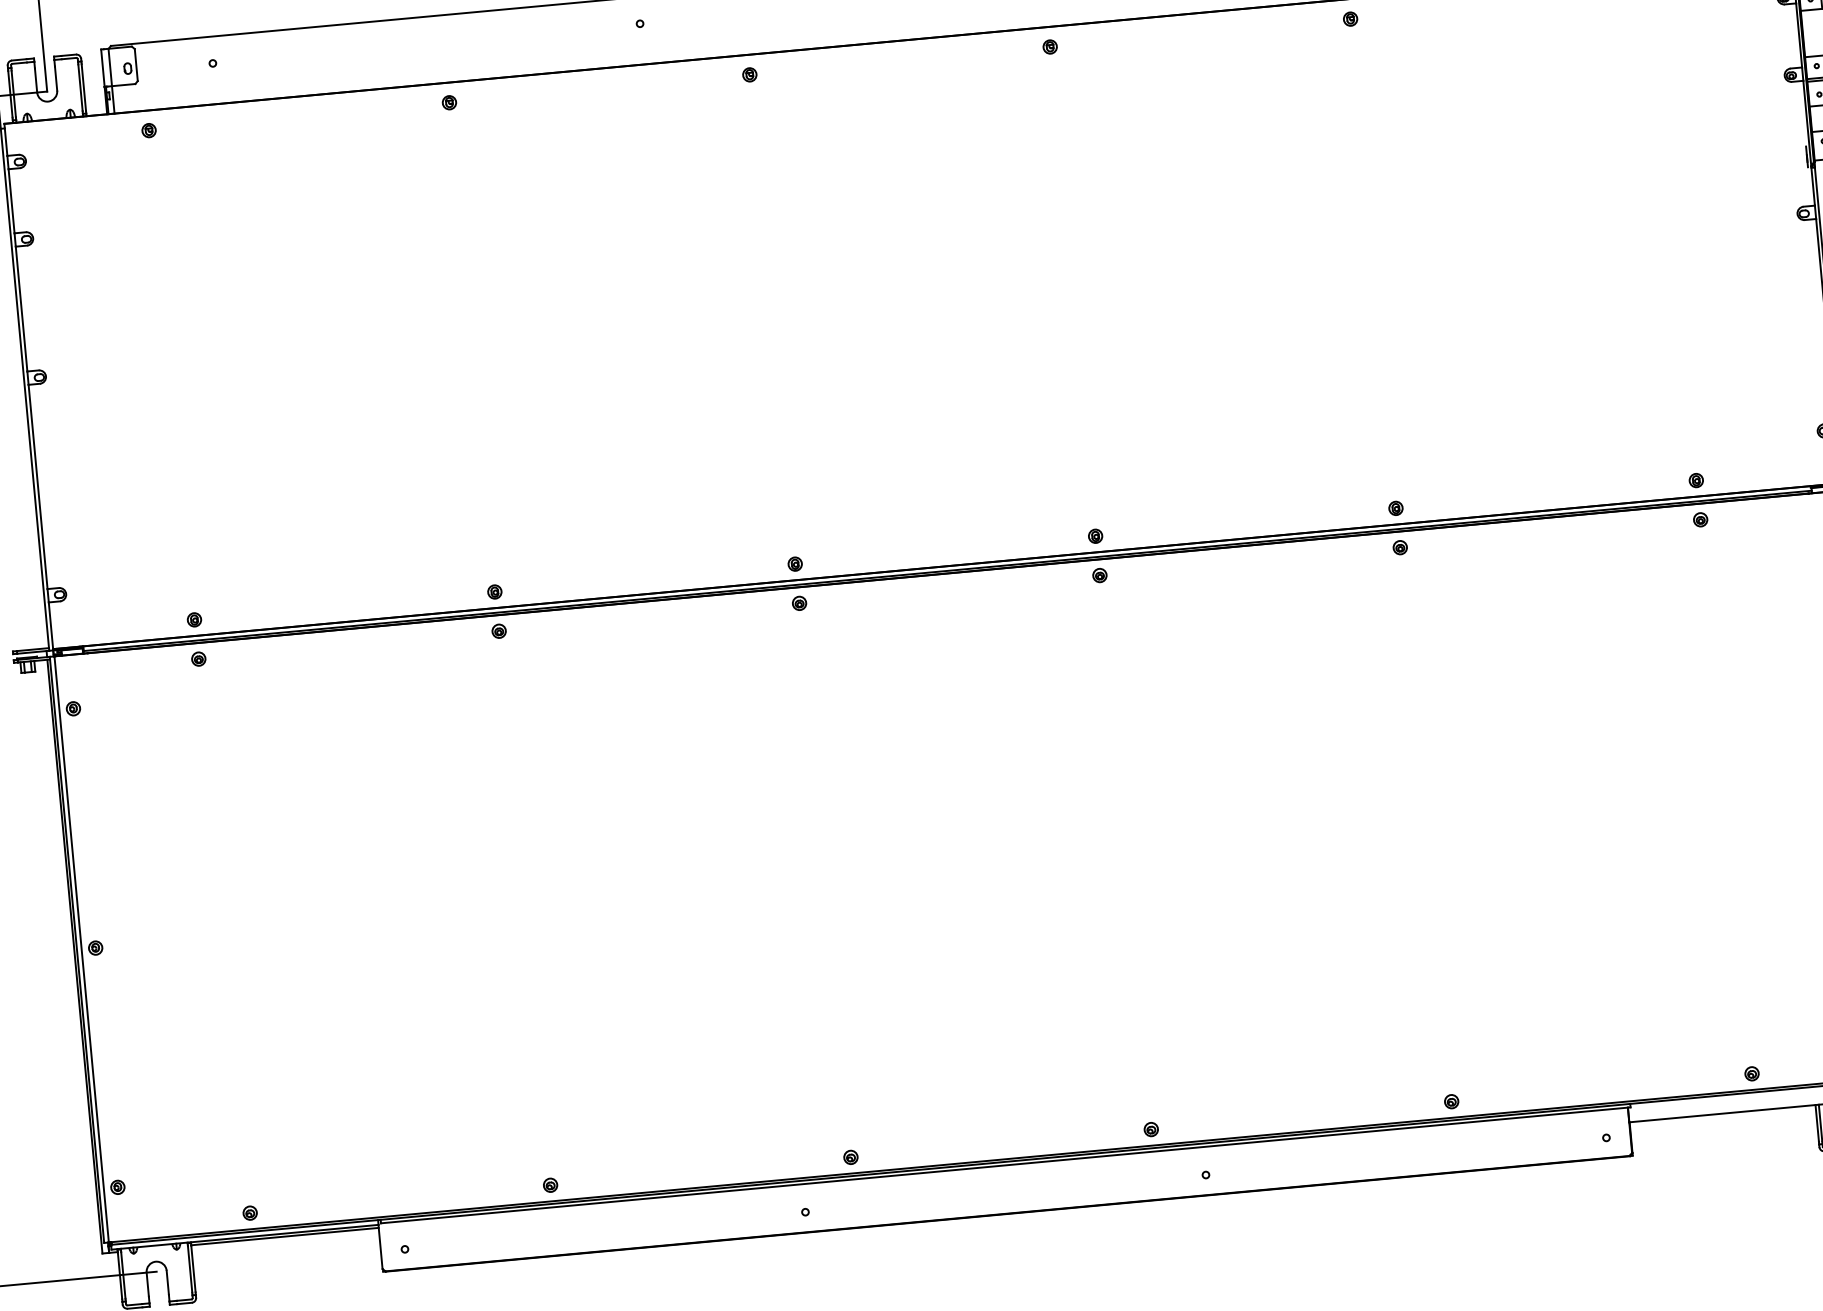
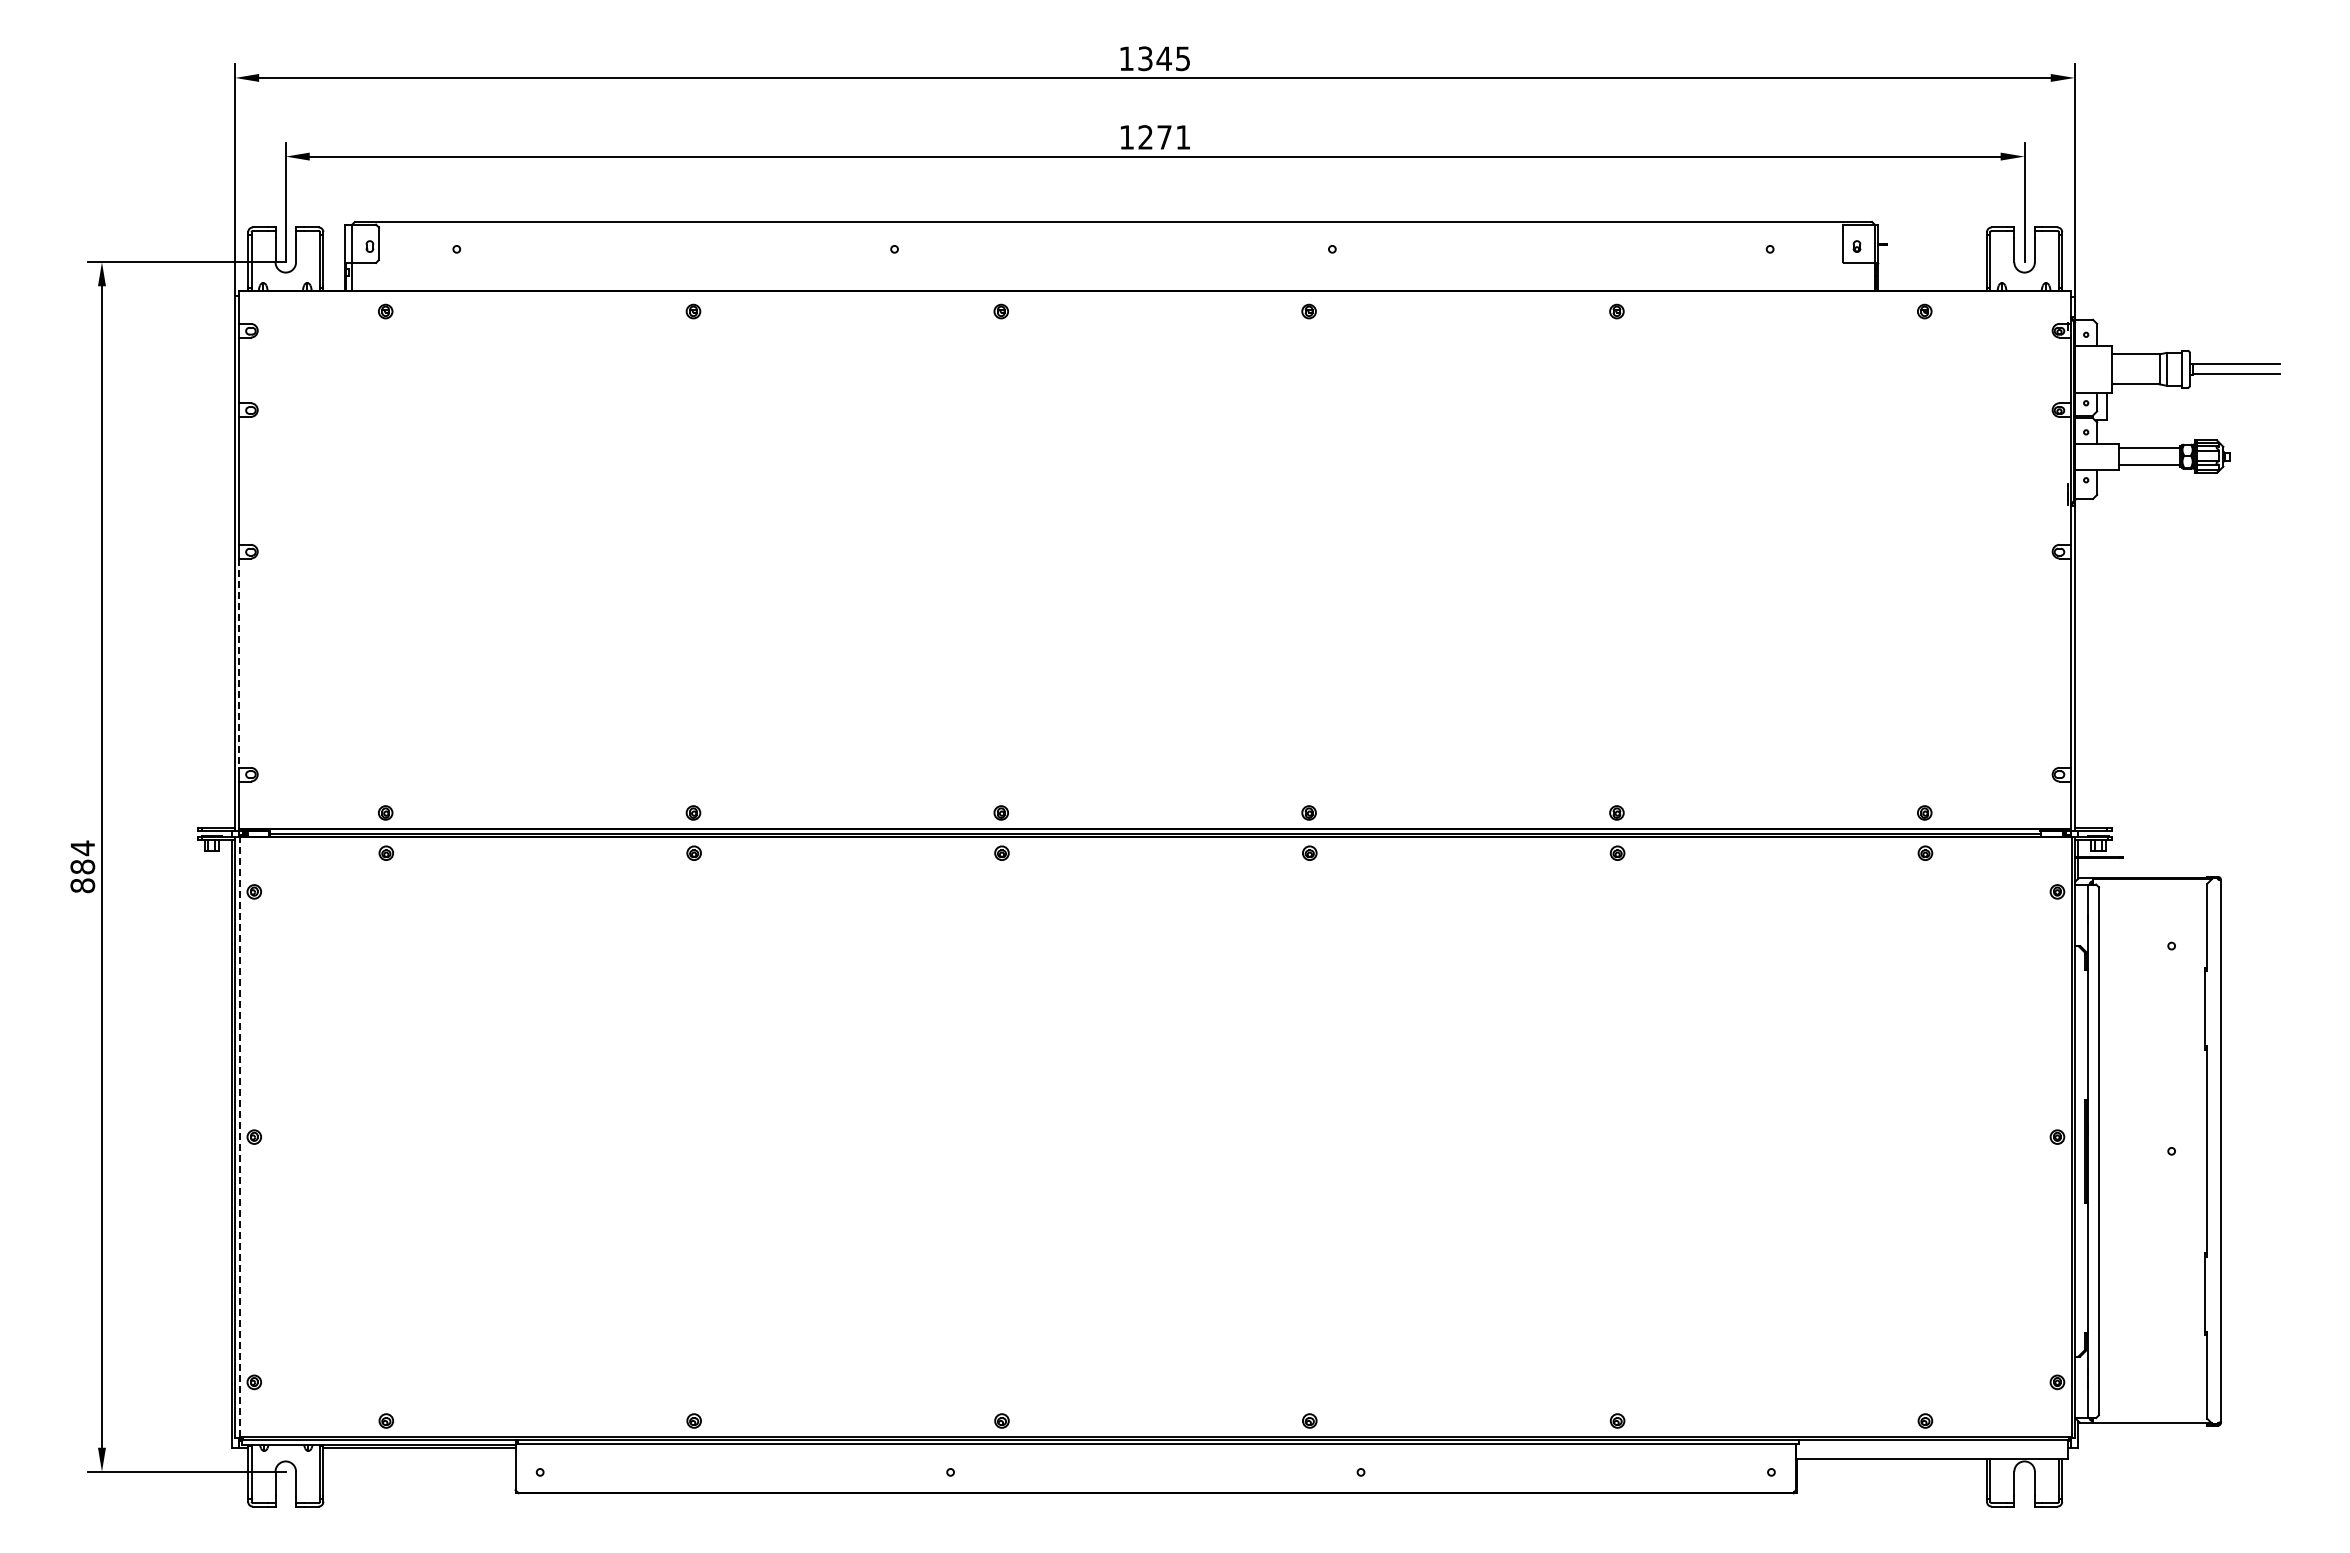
line: (38, 487) -> (239, 663), solid -> dashed
line: (81, 948) -> (239, 1136), solid -> dashed

